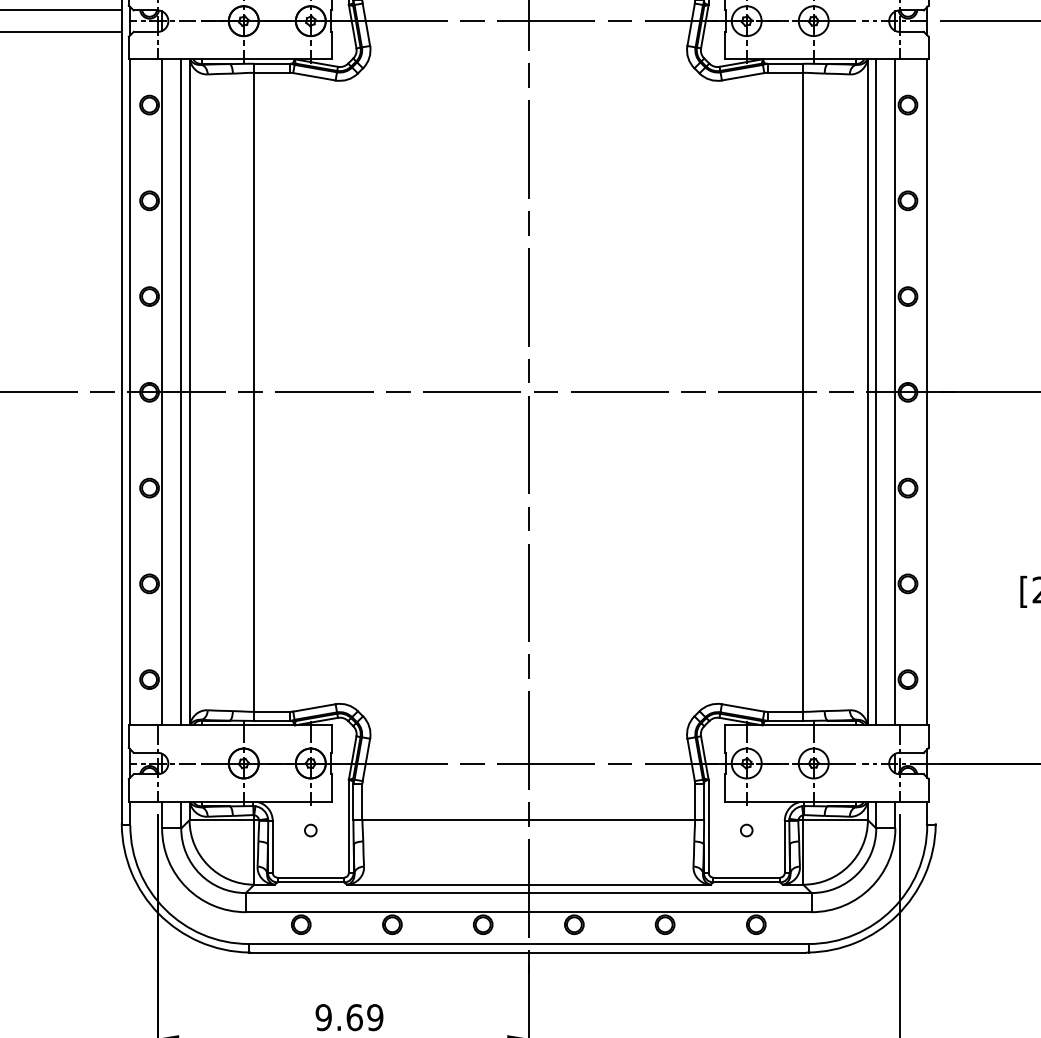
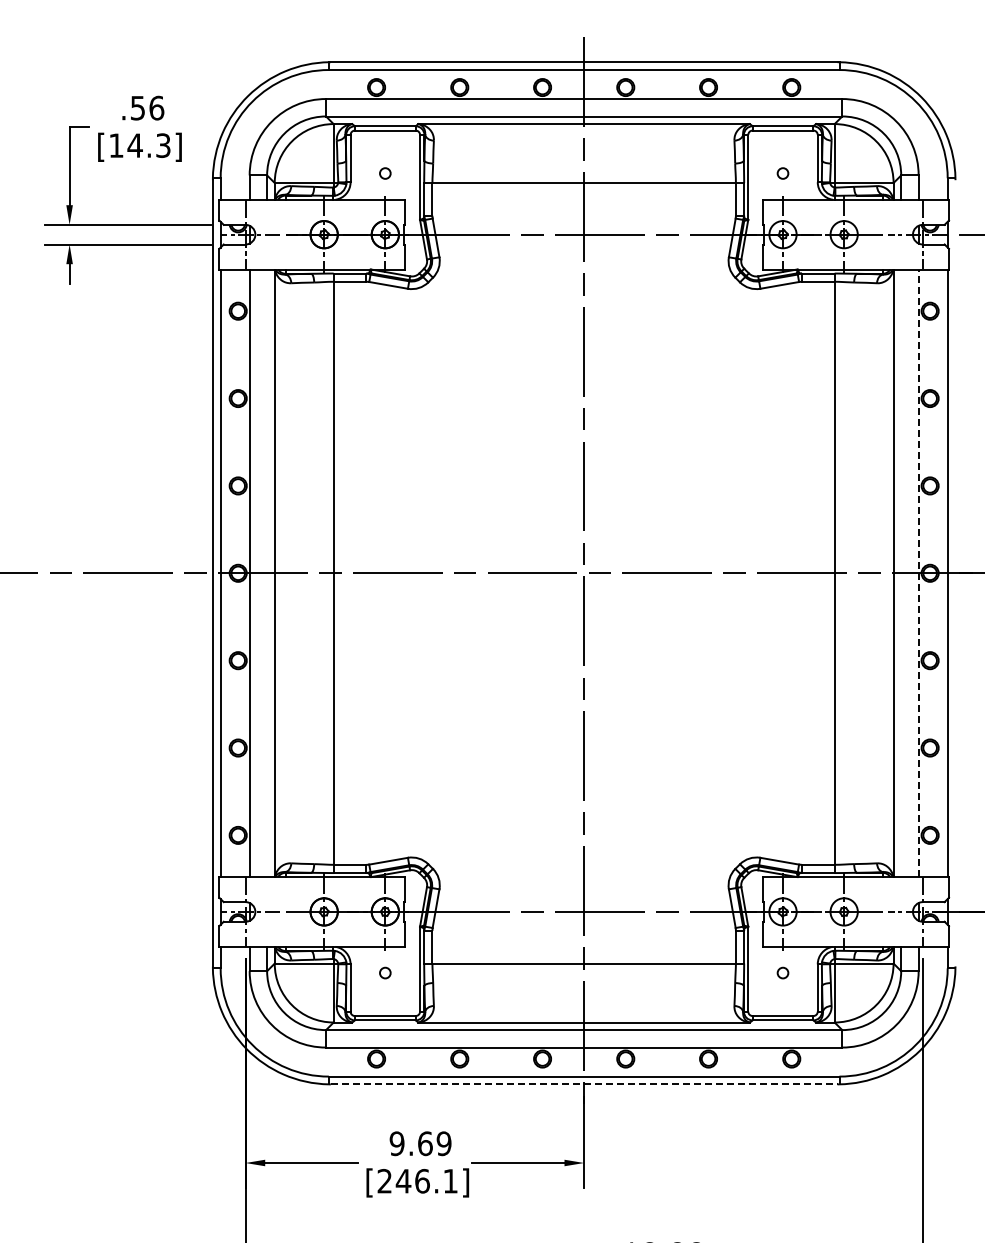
line: (181, 391) -> (267, 572), removed
line: (876, 391) -> (901, 572), removed
line: (895, 392) -> (918, 573), solid -> dashed
line: (529, 952) -> (584, 1084), solid -> dashed

